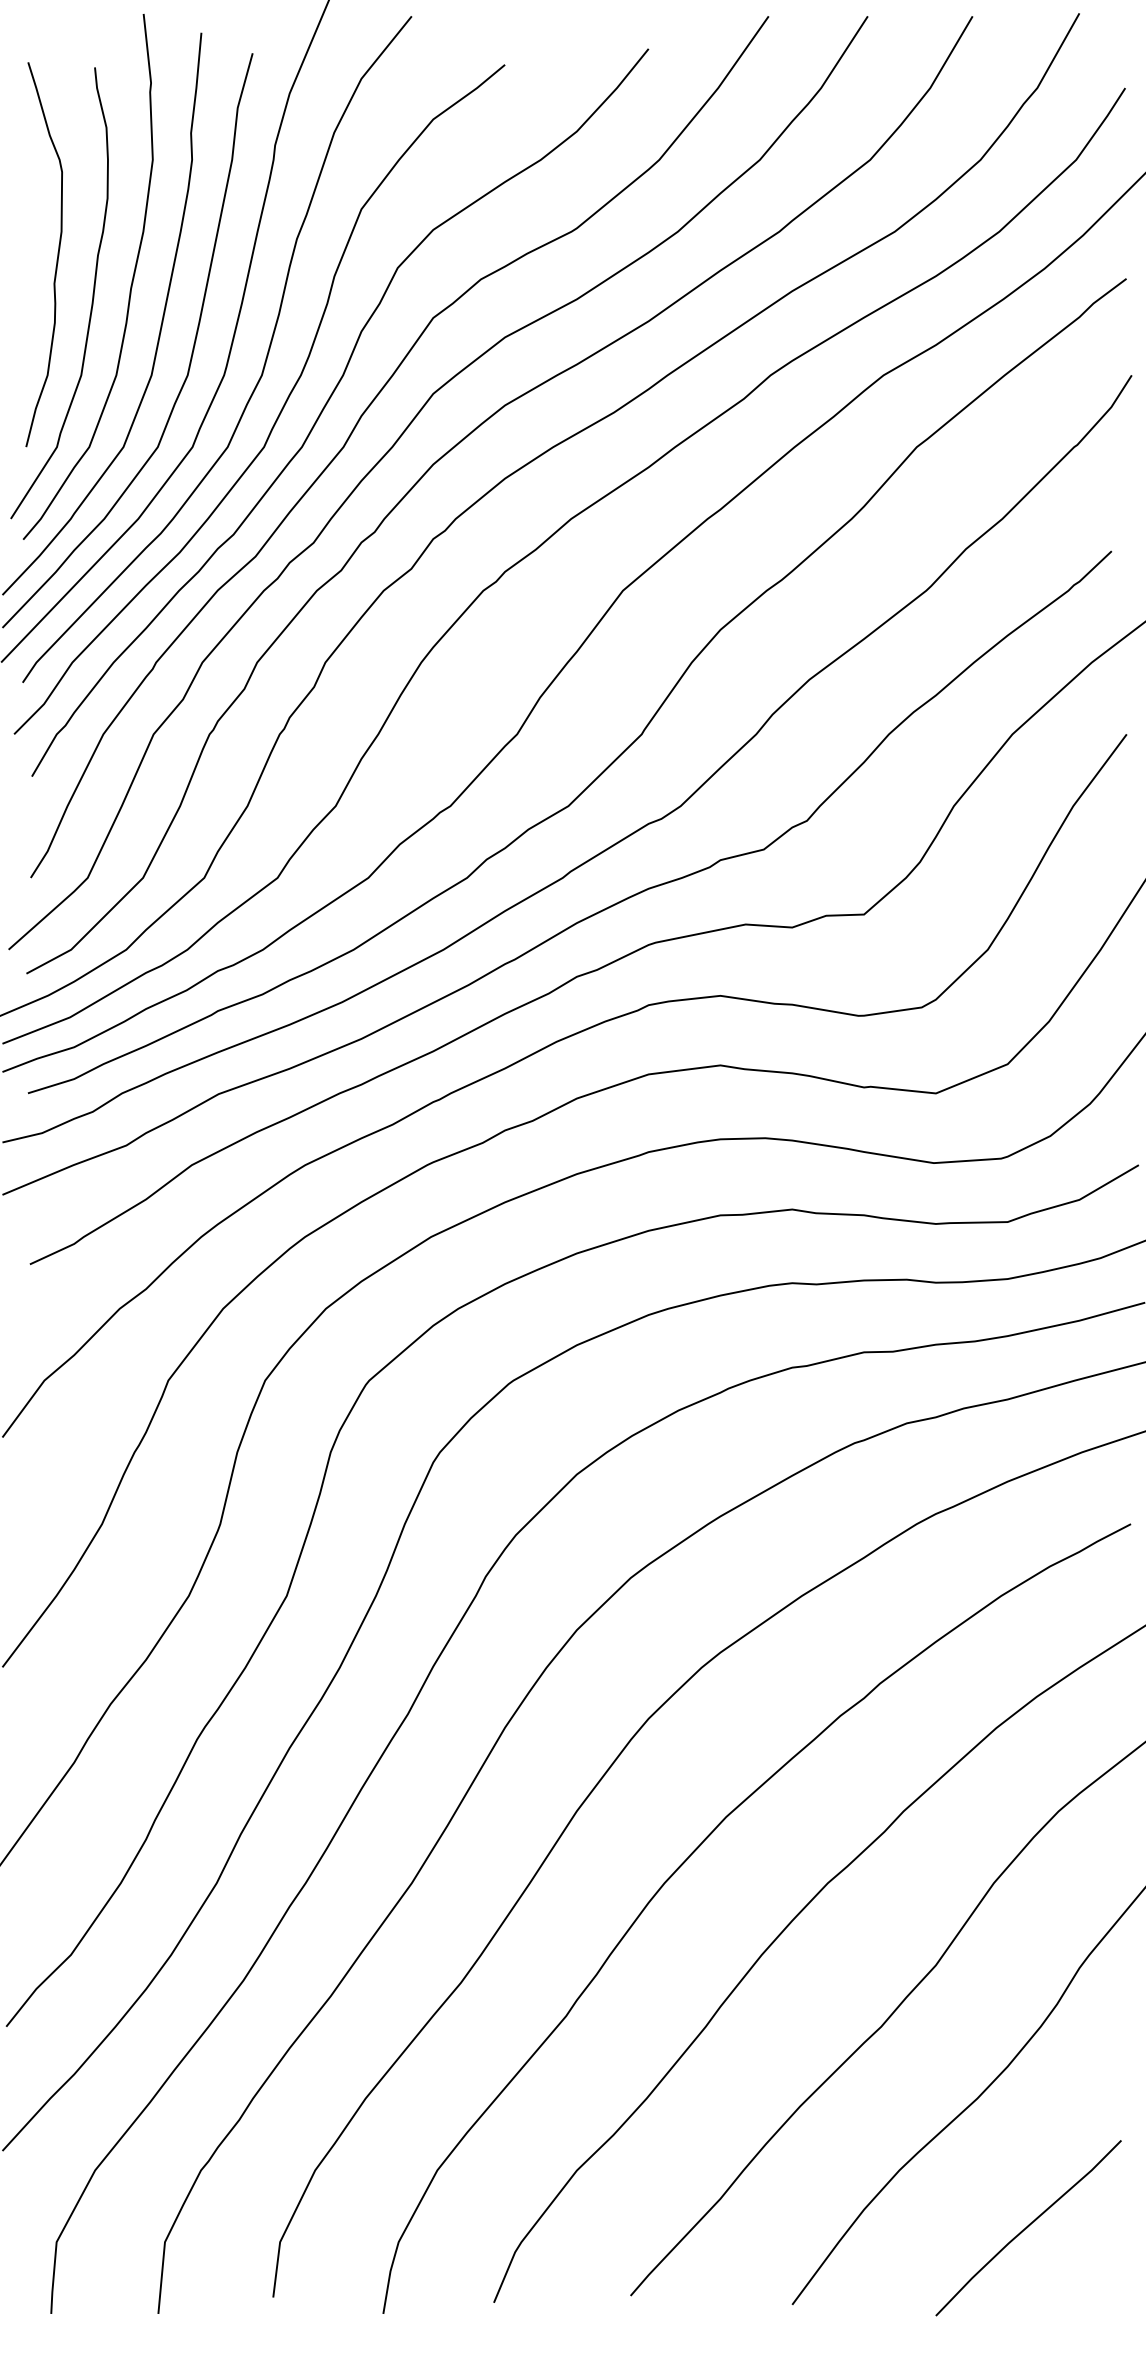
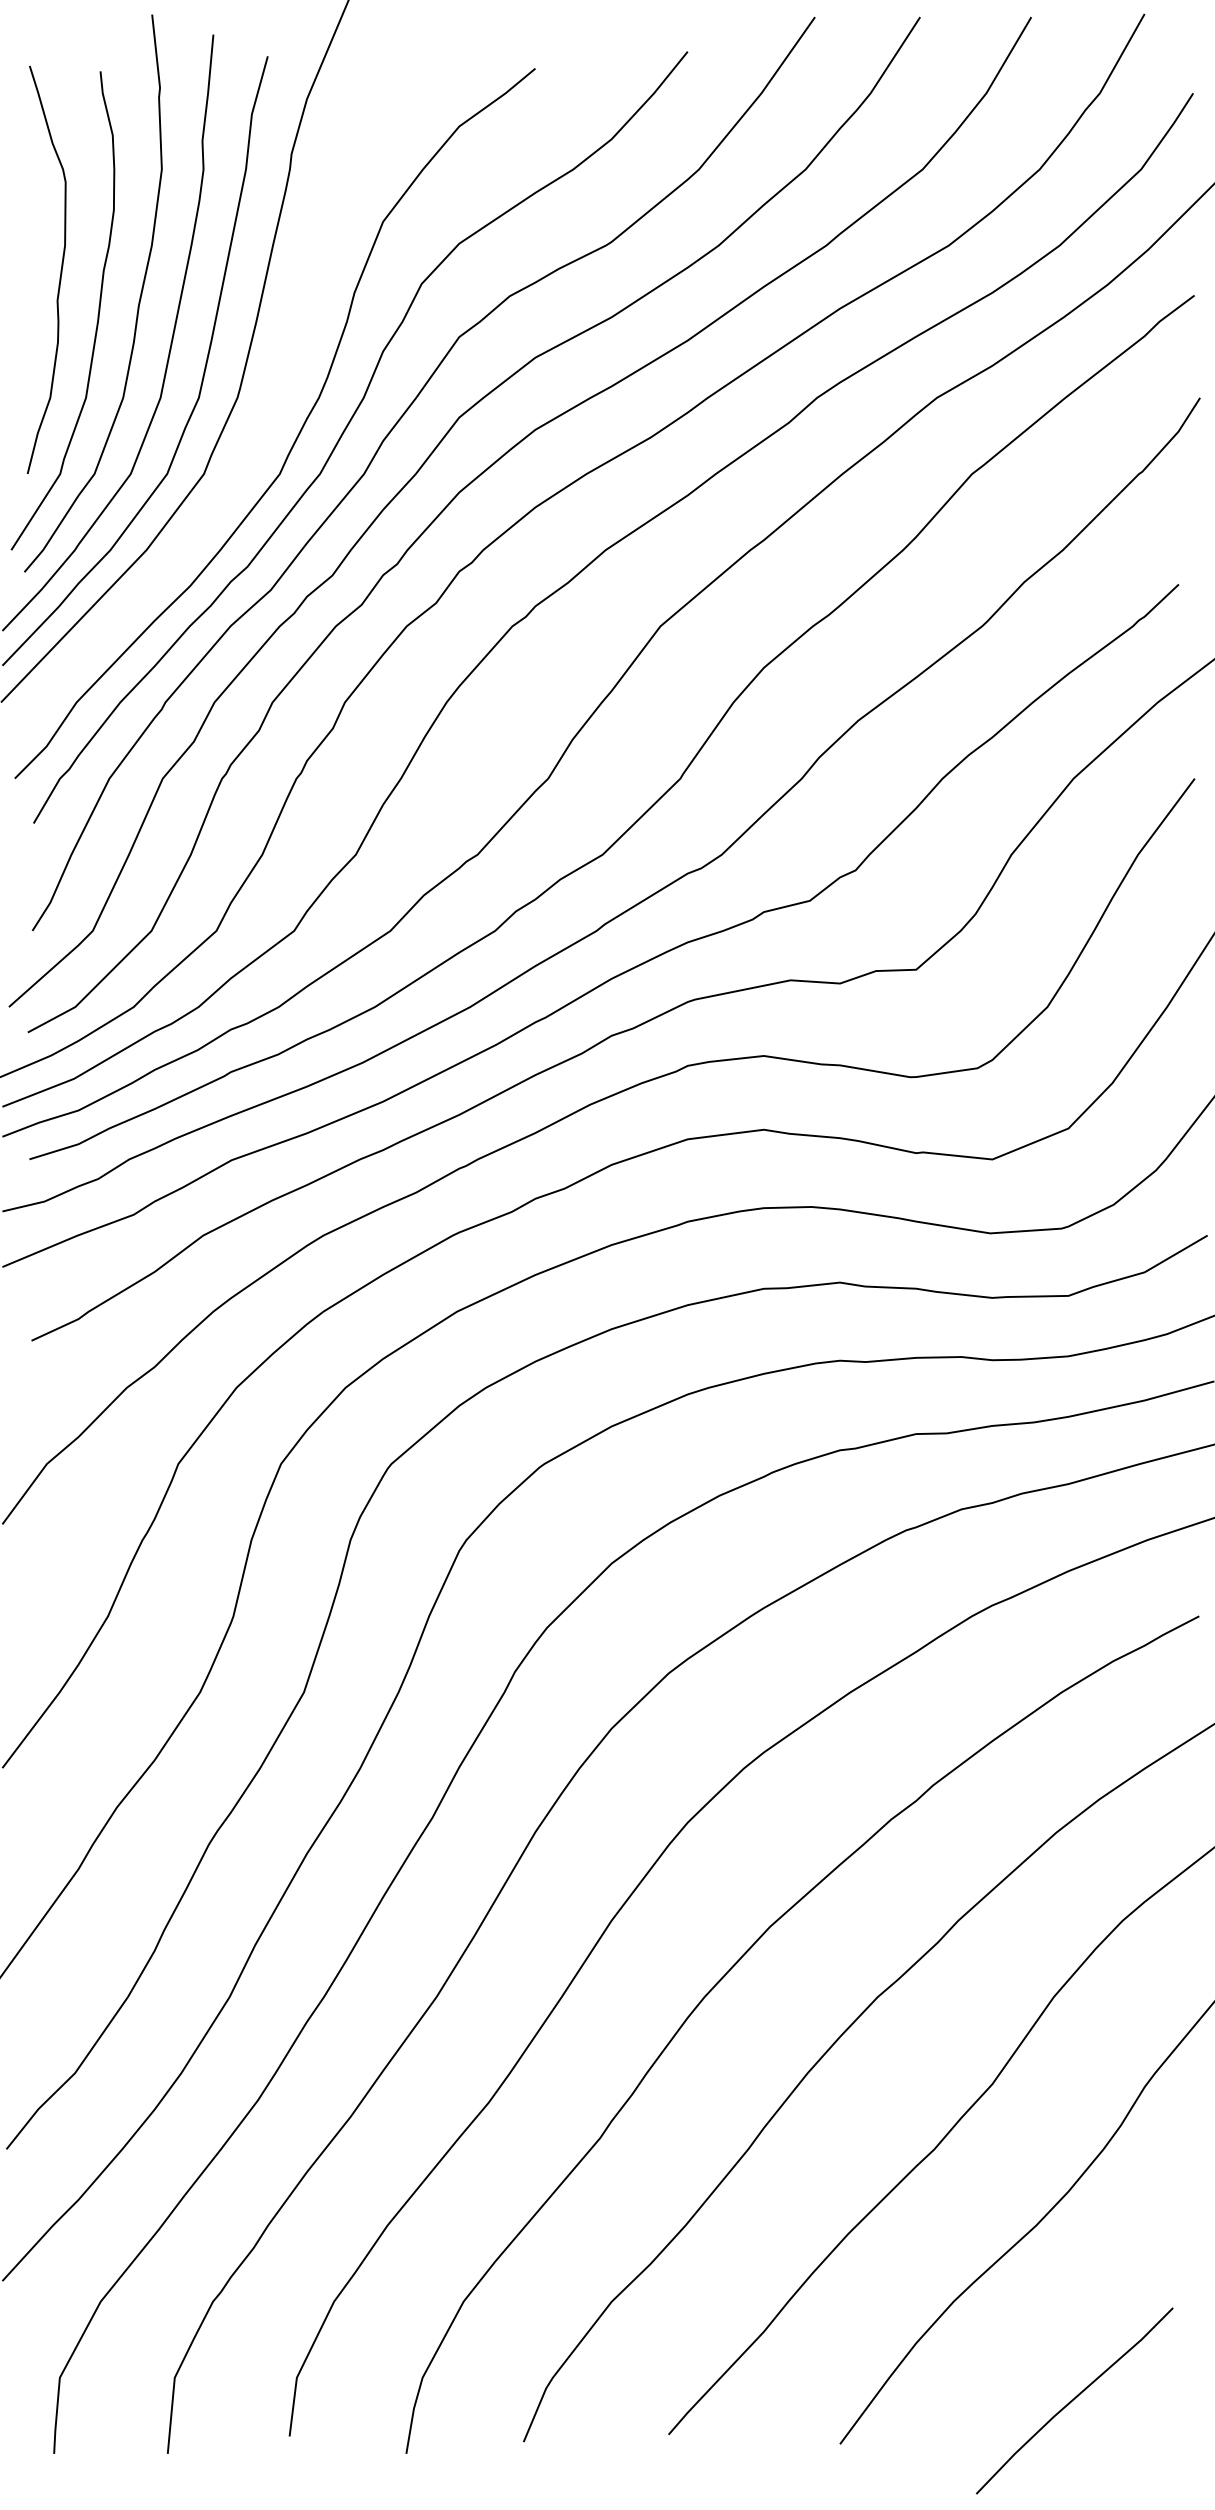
curve: (263, 364) -> (279, 386), removed
line: (1028, 2226) -> (1074, 2399), moved

